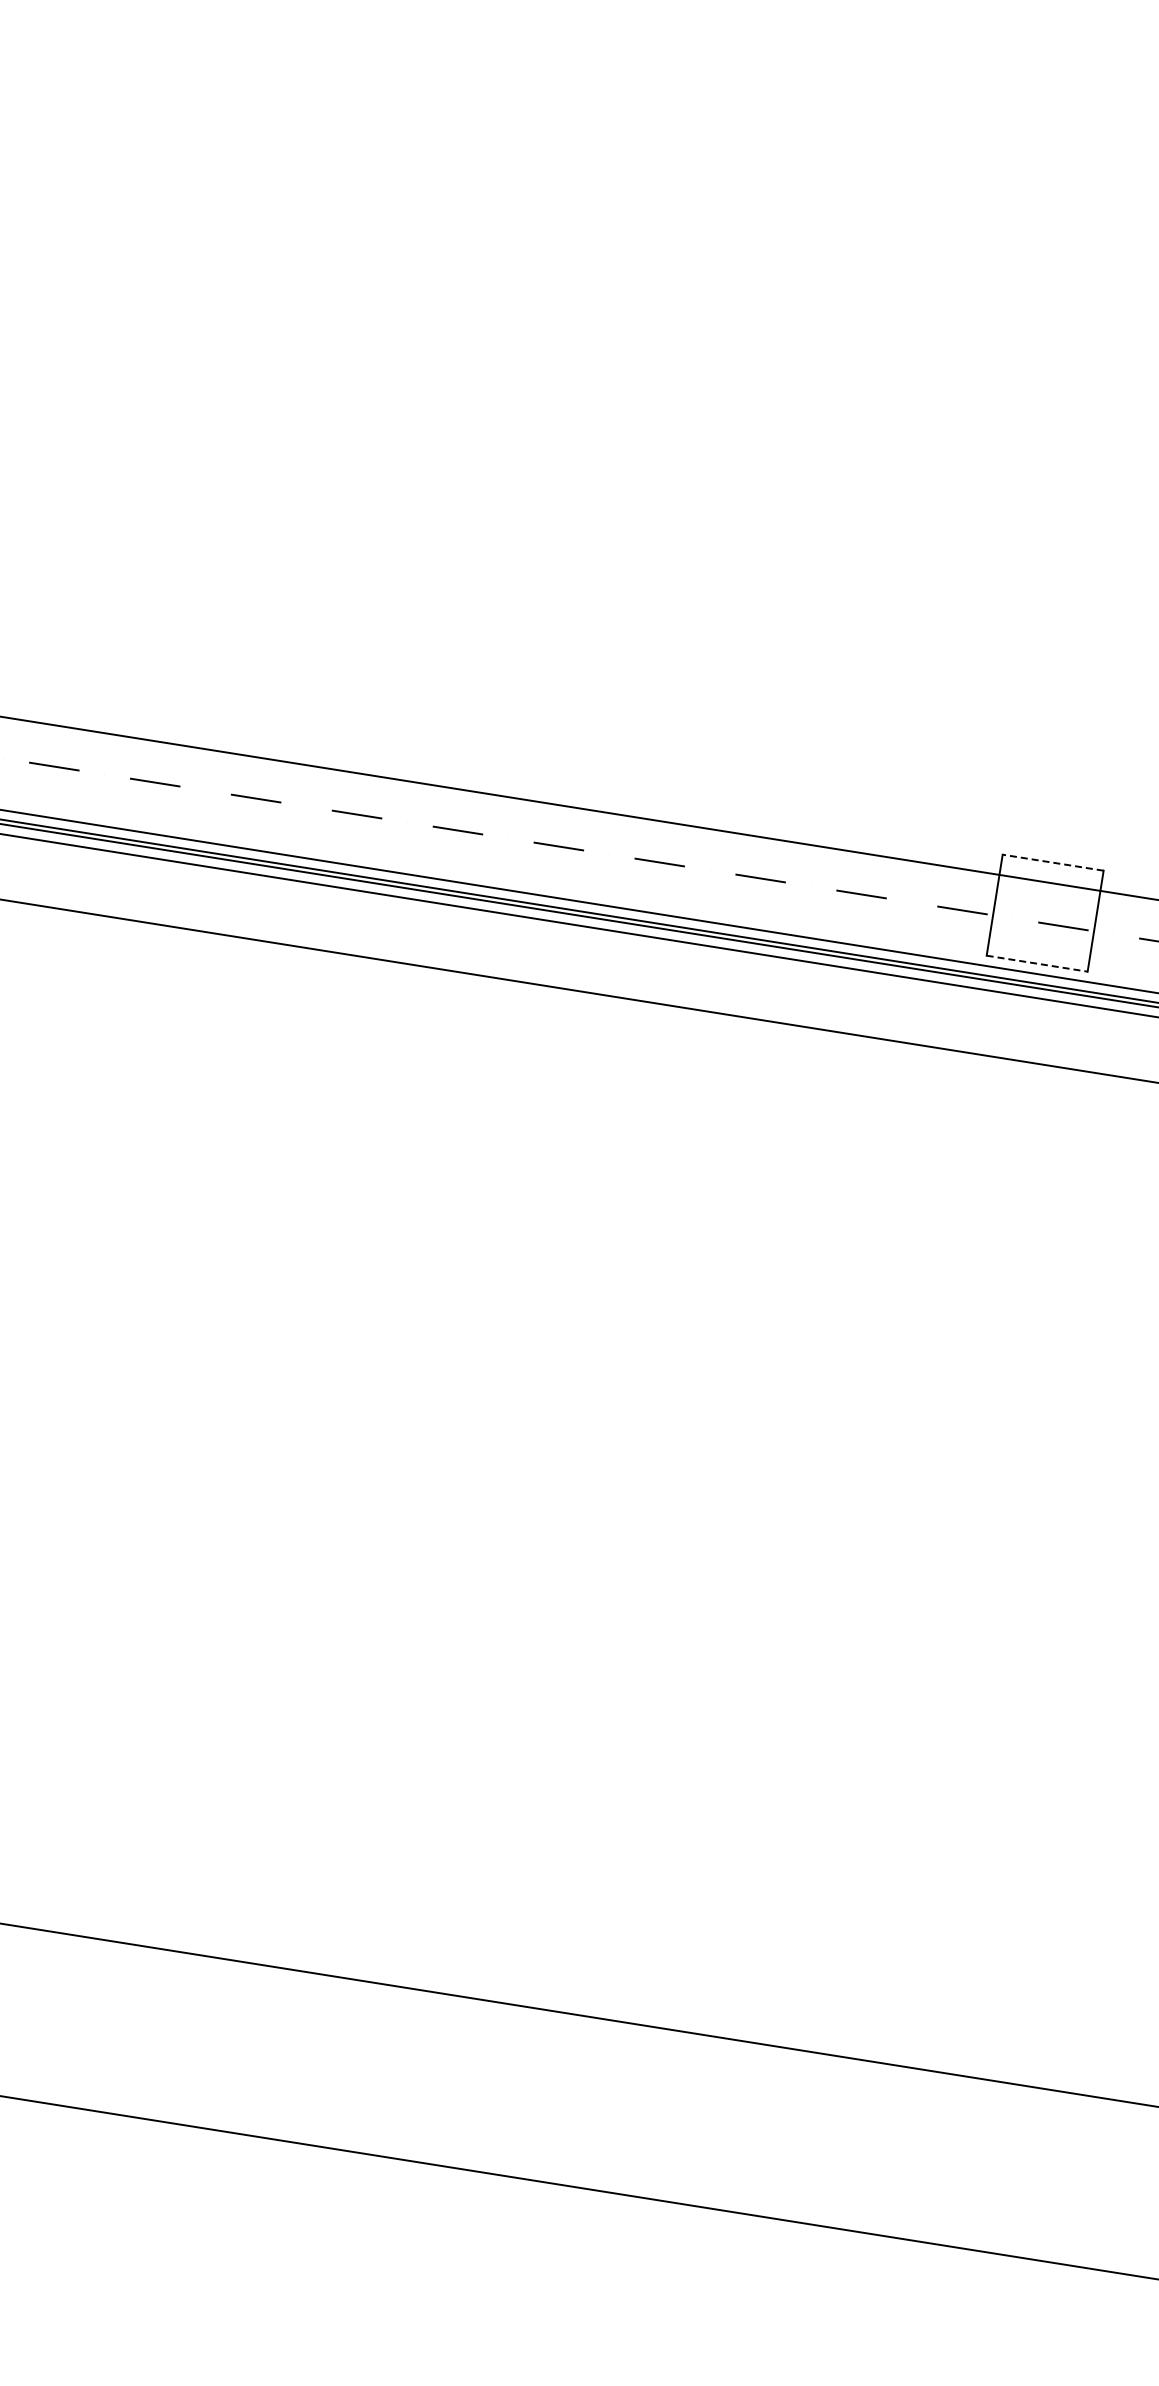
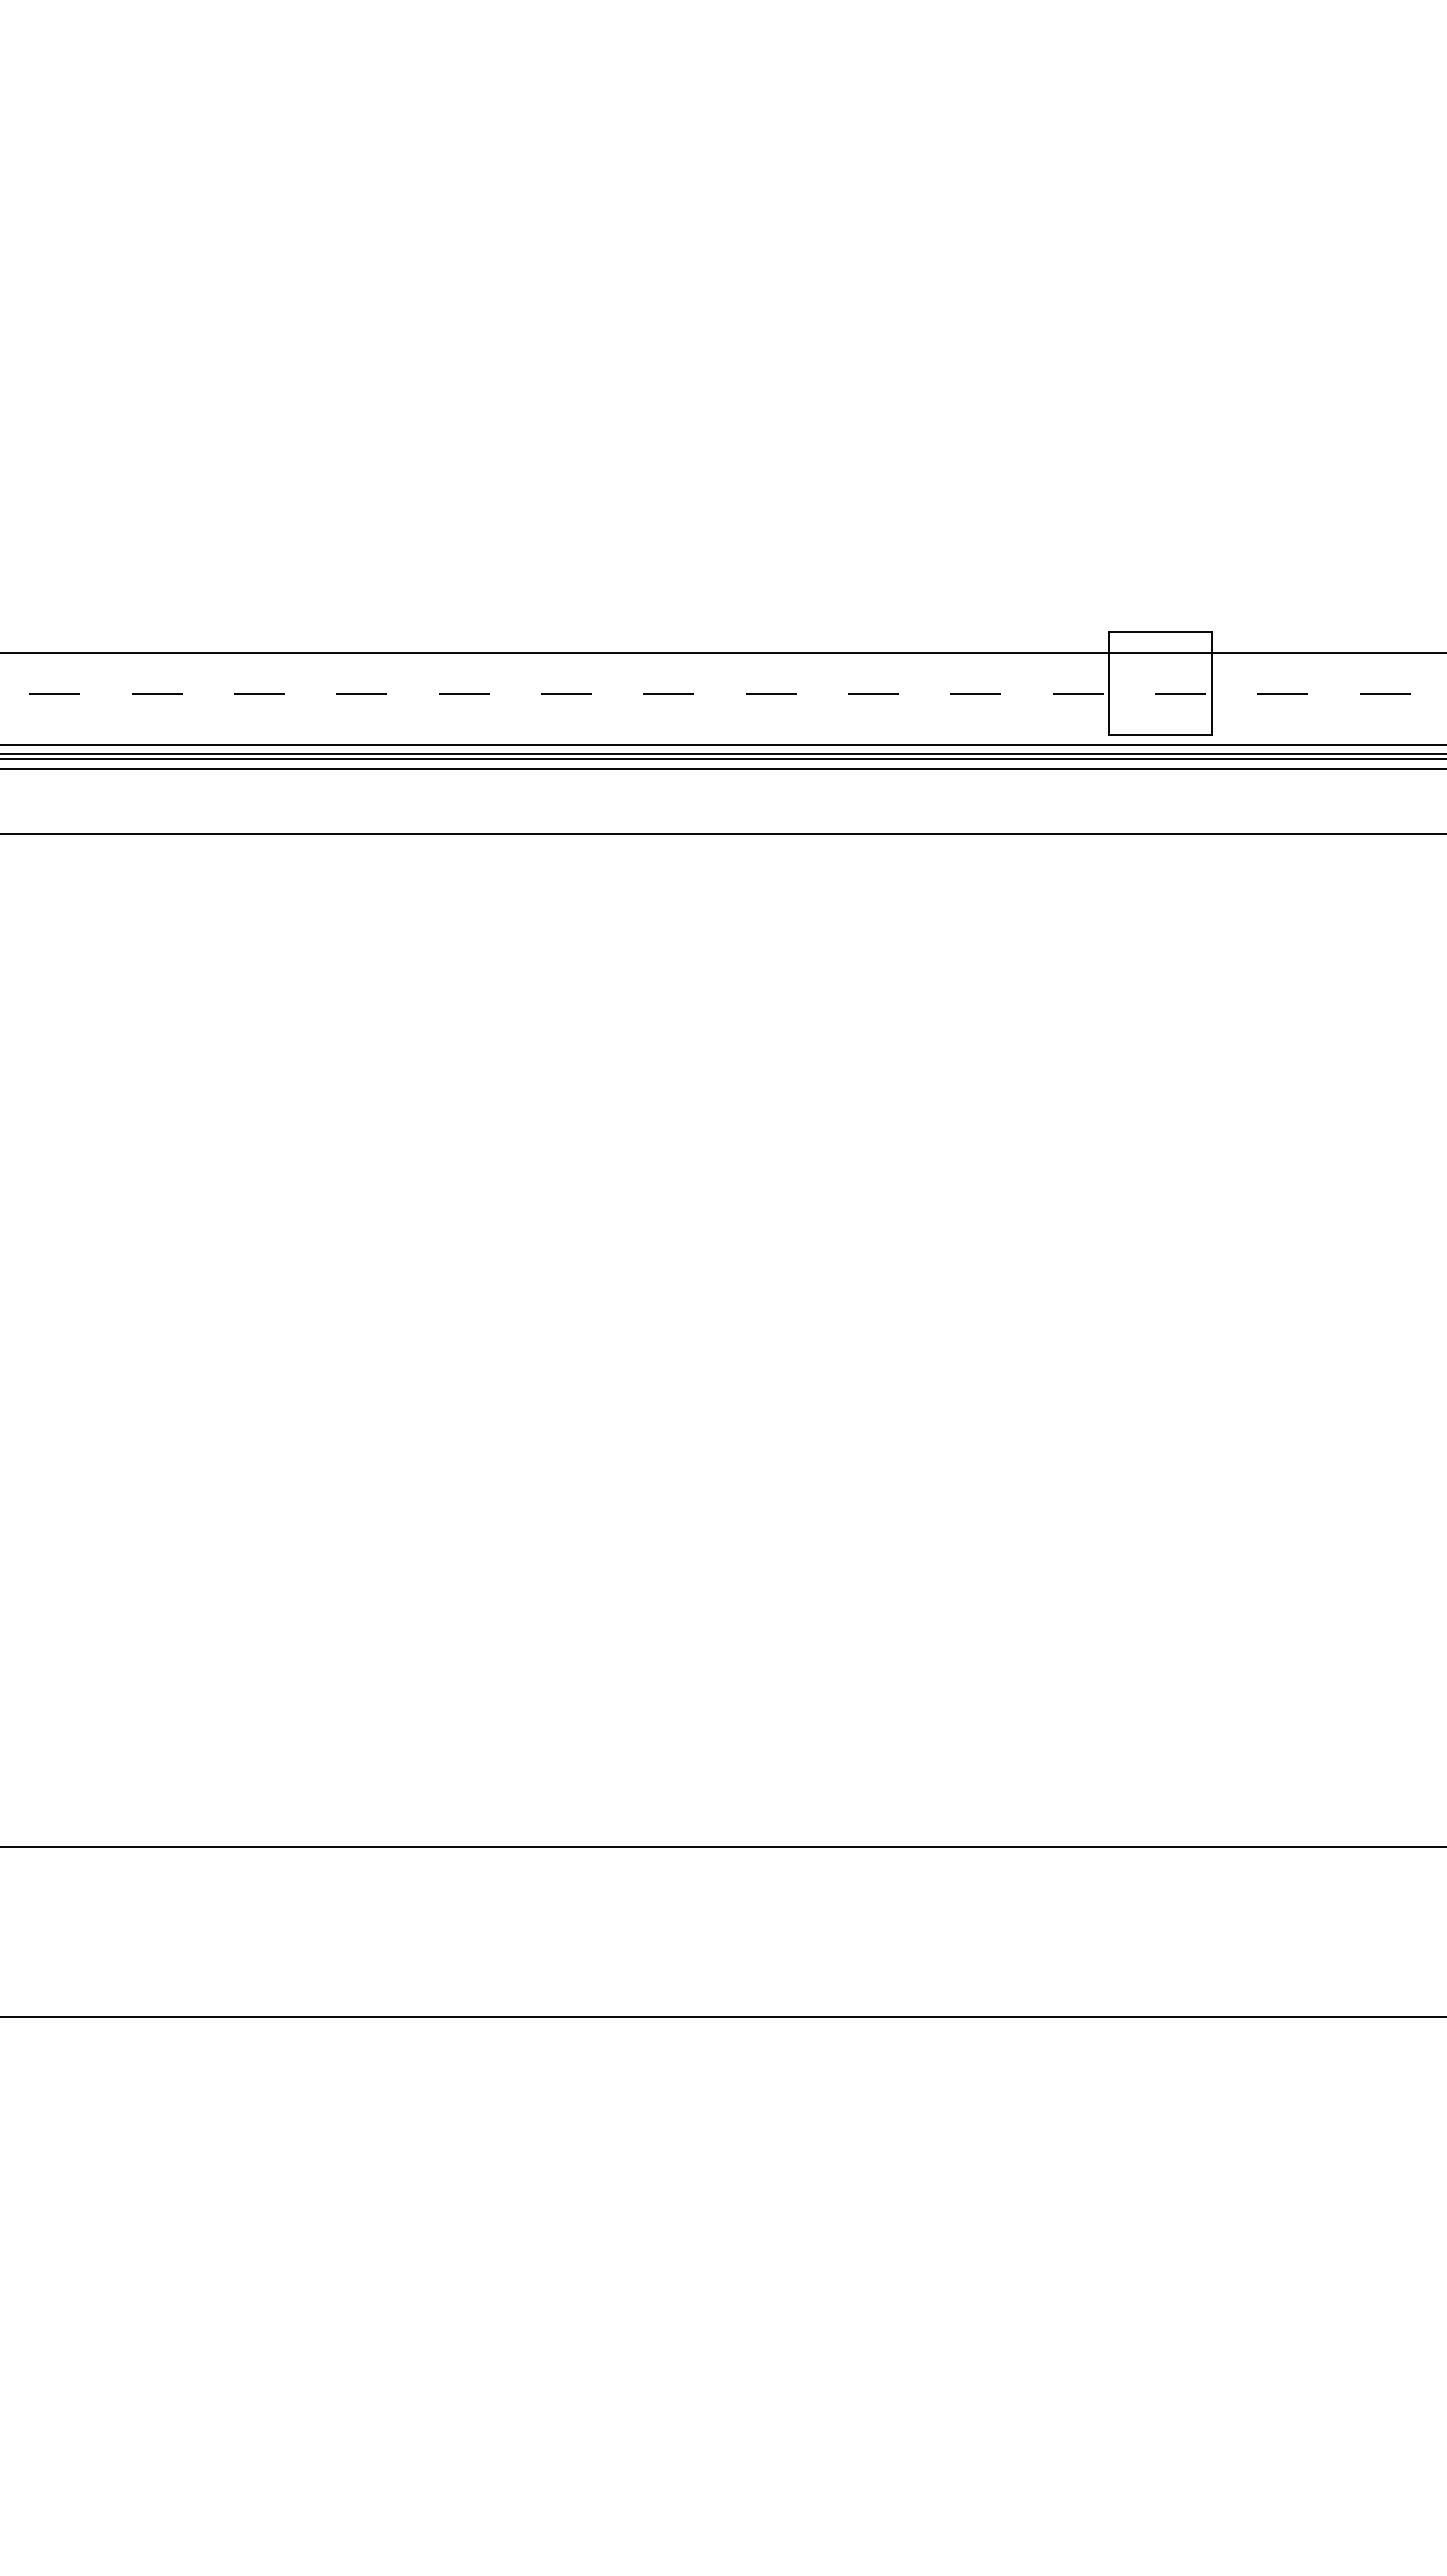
line: (1052, 862) -> (1159, 632), dashed -> solid
line: (1037, 963) -> (1160, 734), dashed -> solid

